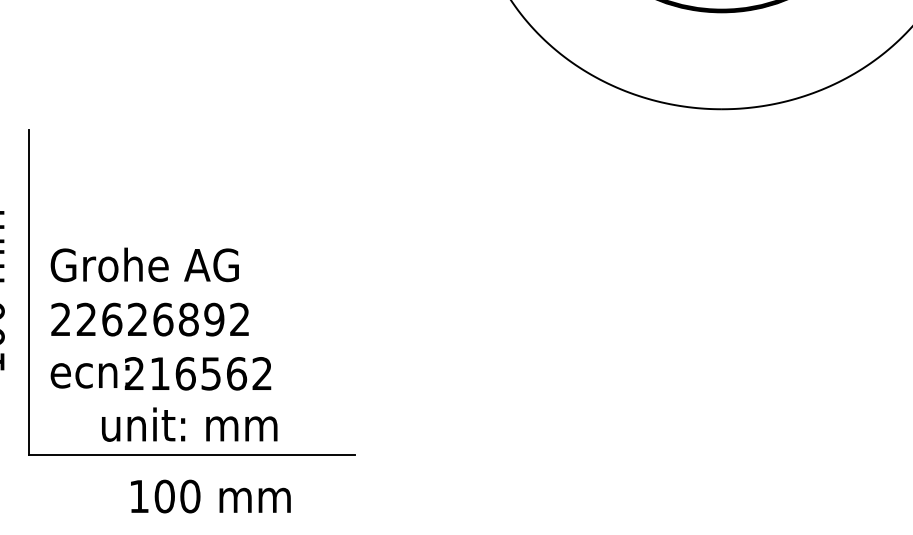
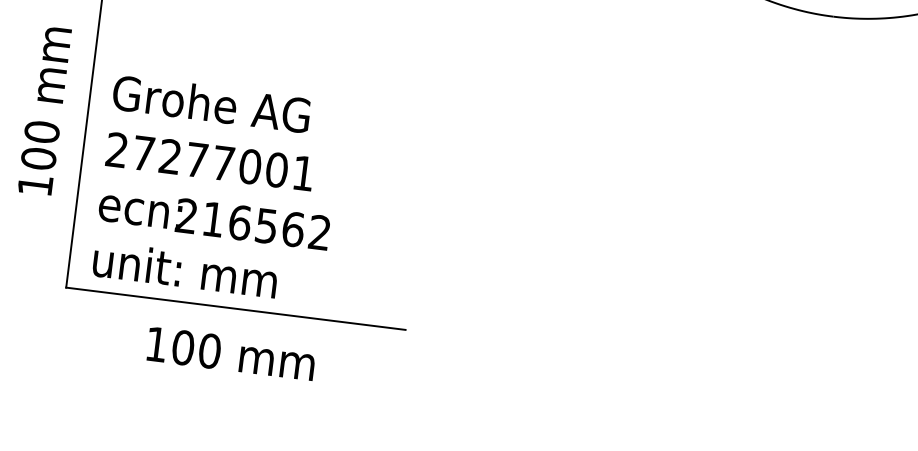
text: (162, 319) -> (222, 163), 22626892 -> 27277001
text: (189, 424) -> (185, 269), moved
text: (210, 496) -> (230, 353), moved

